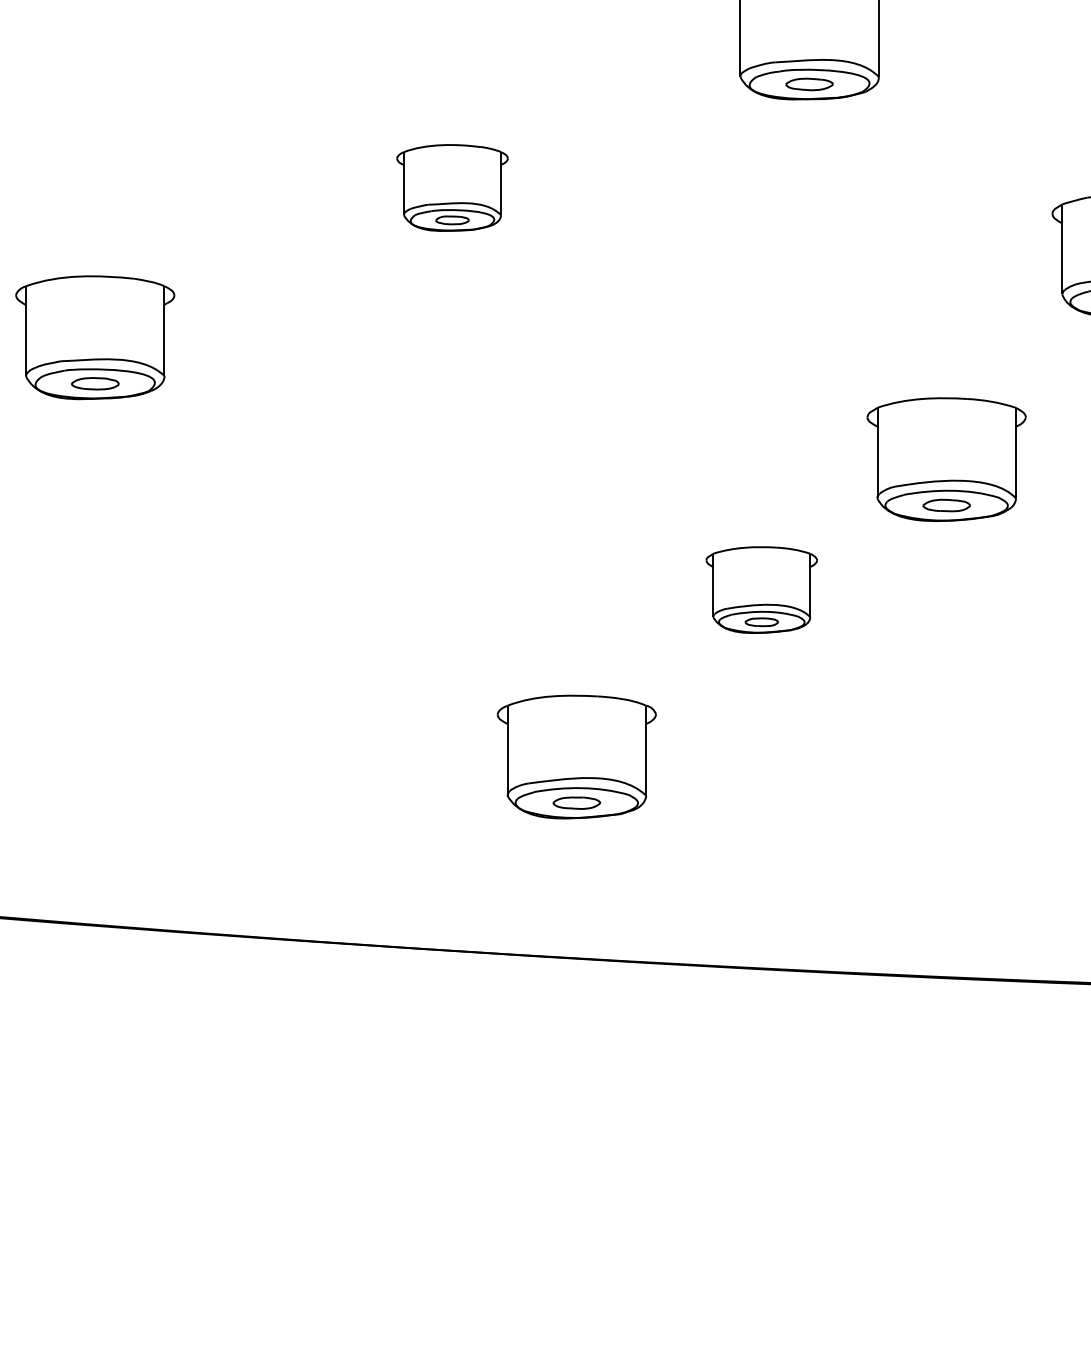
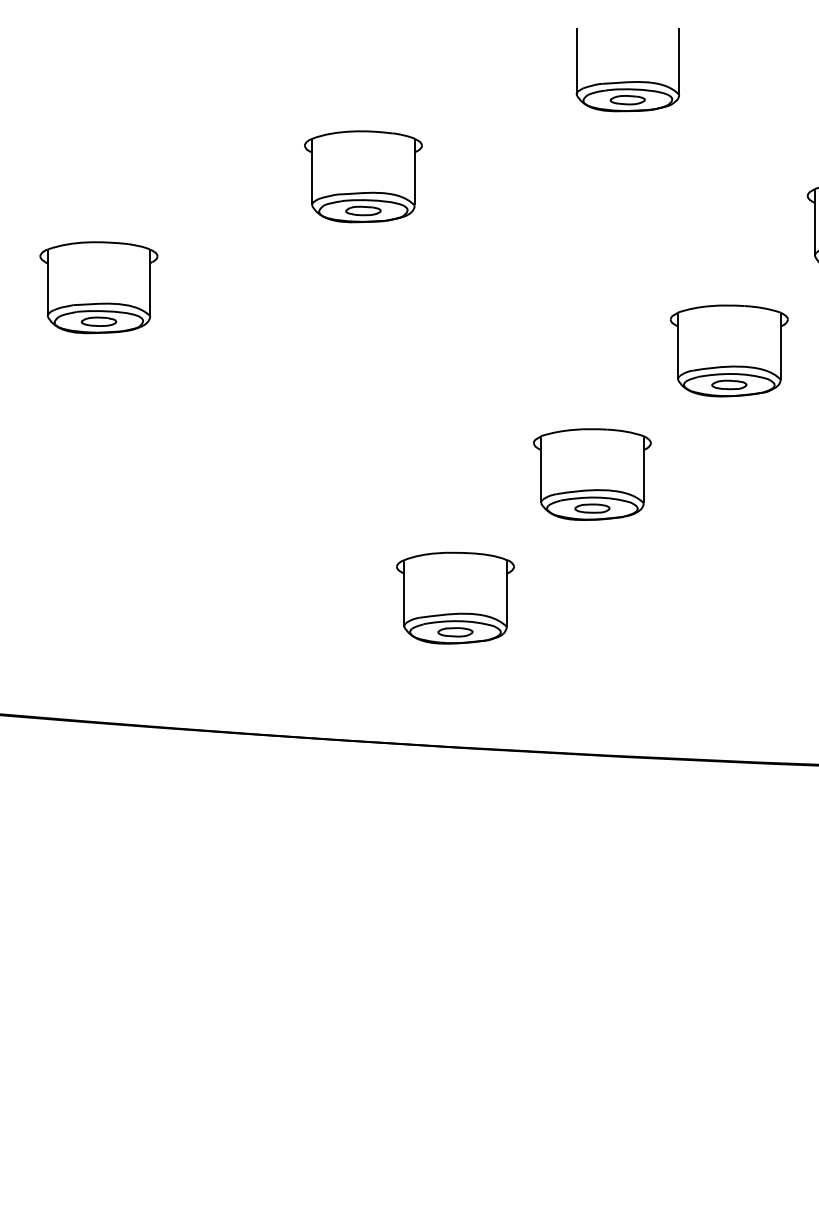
part: (452, 187) -> (363, 176), size x1.43
part: (945, 459) -> (728, 350), moved
part: (761, 590) -> (592, 474), size x1.43

